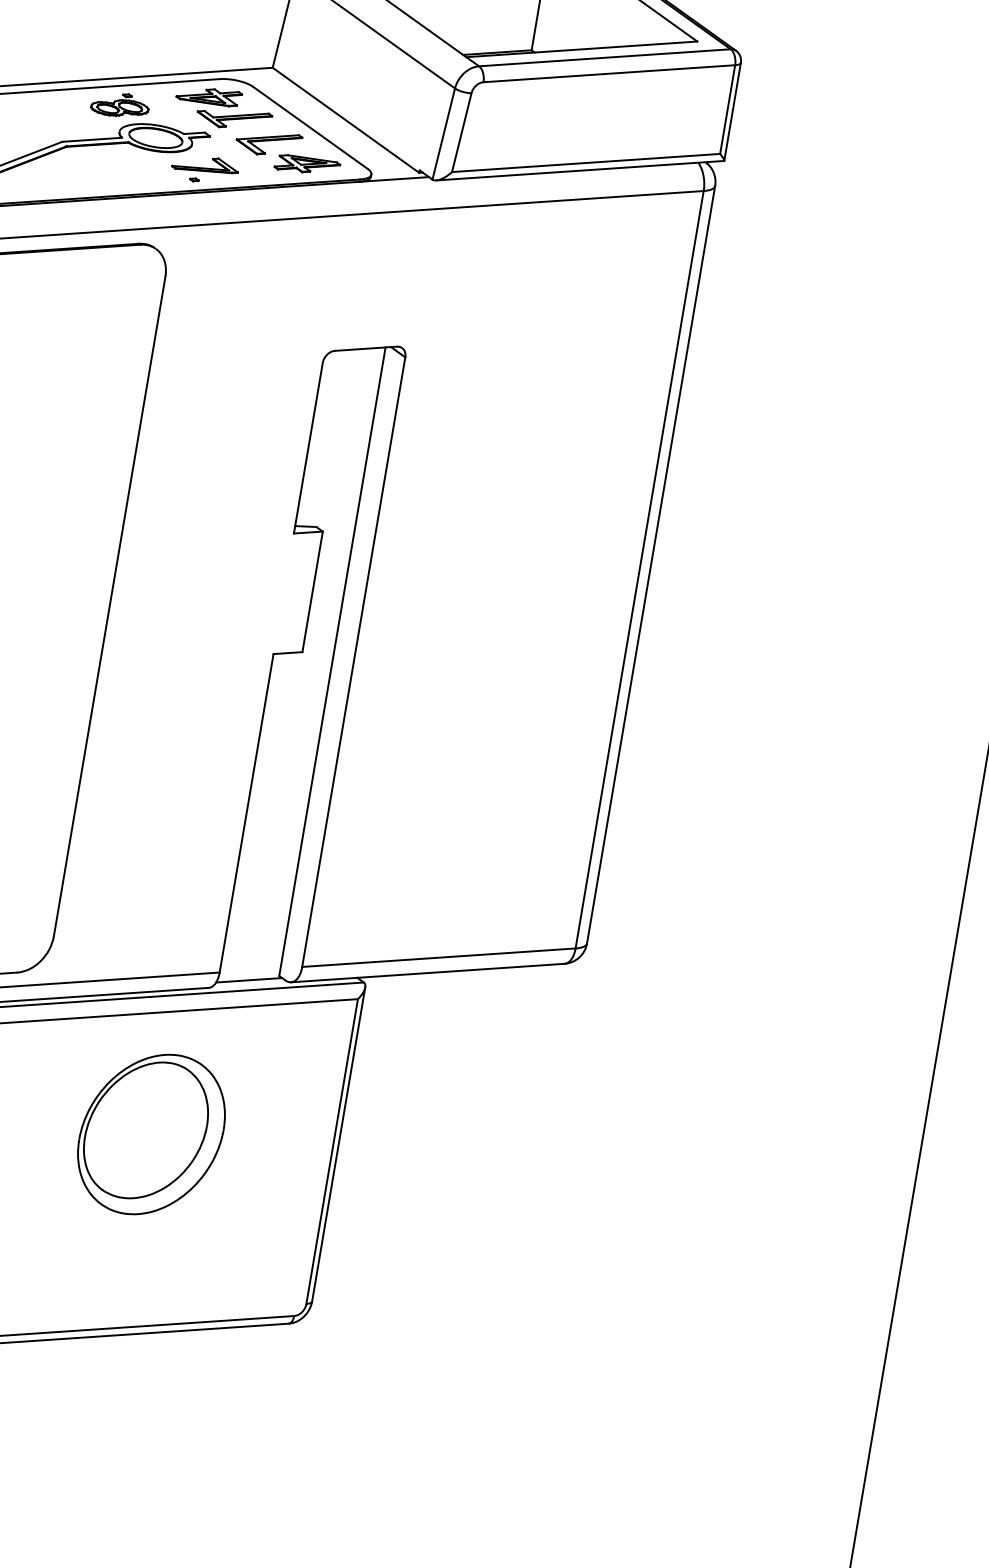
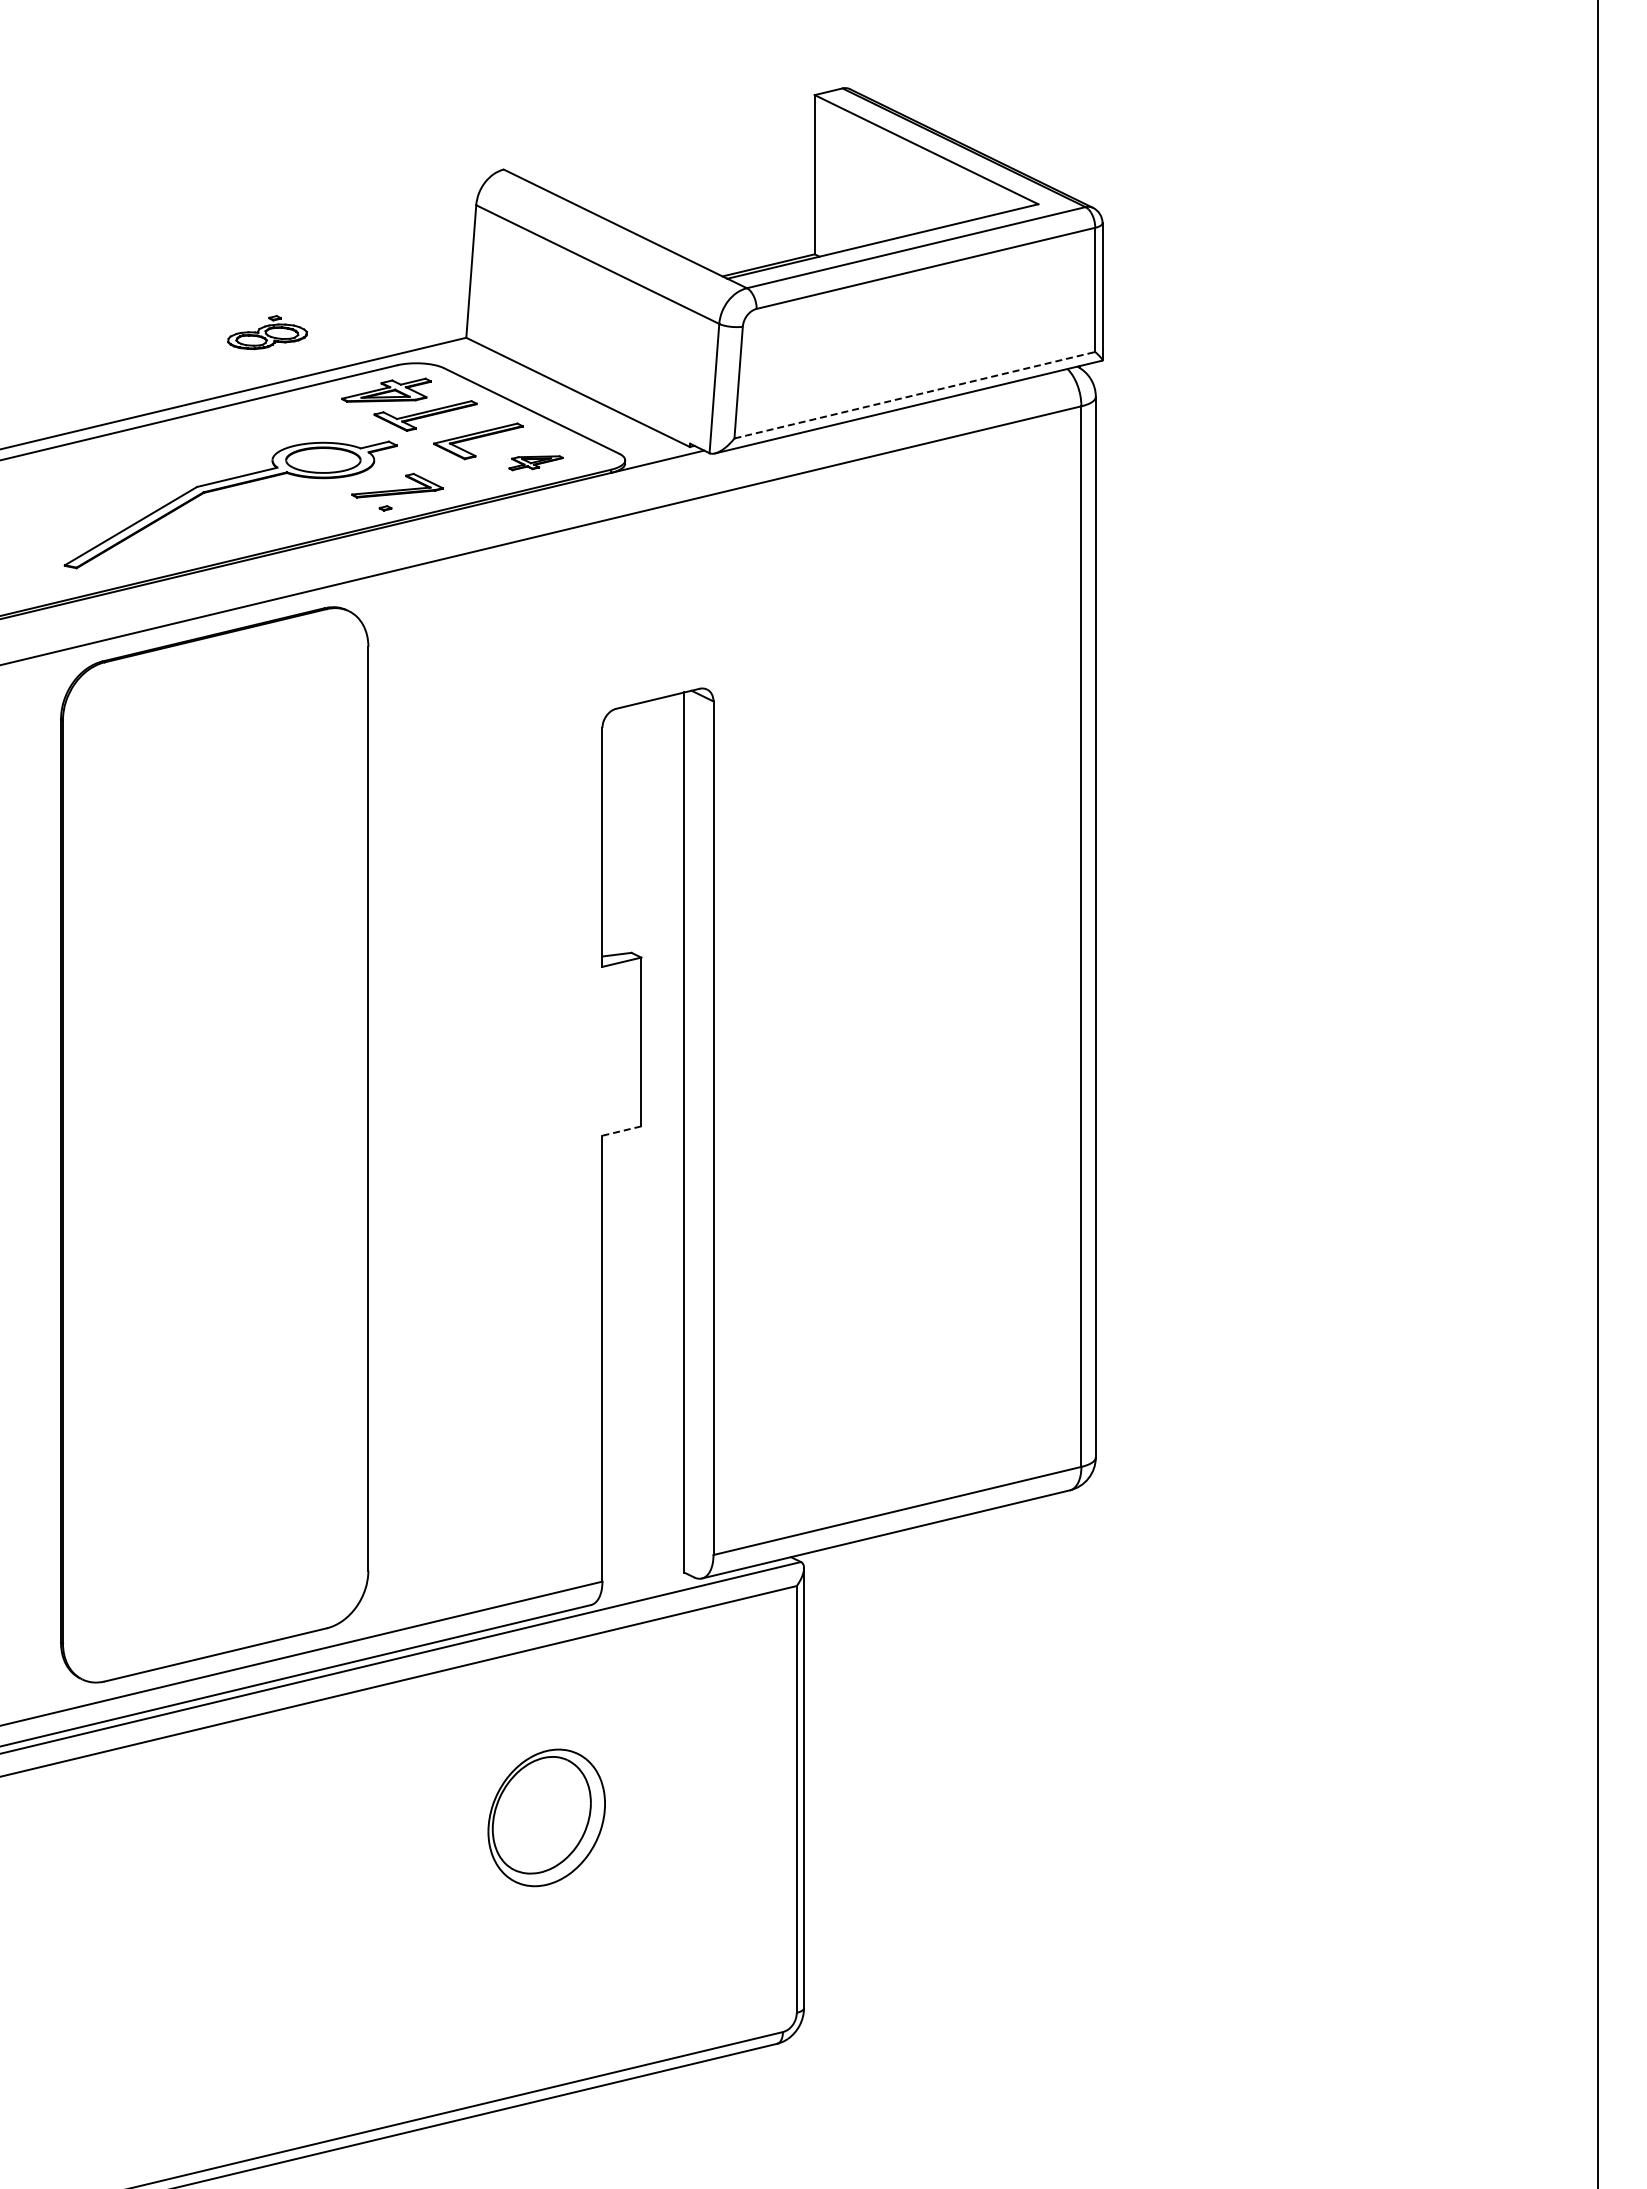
part: (120, 104) -> (267, 332), moved
line: (585, 163) -> (914, 395), solid -> dashed
part: (307, 165) -> (535, 462), size x0.6
line: (287, 653) -> (621, 1131), solid -> dashed
line: (248, 980) -> (643, 1585), removed
part: (151, 1134) -> (546, 1817), size x0.6

